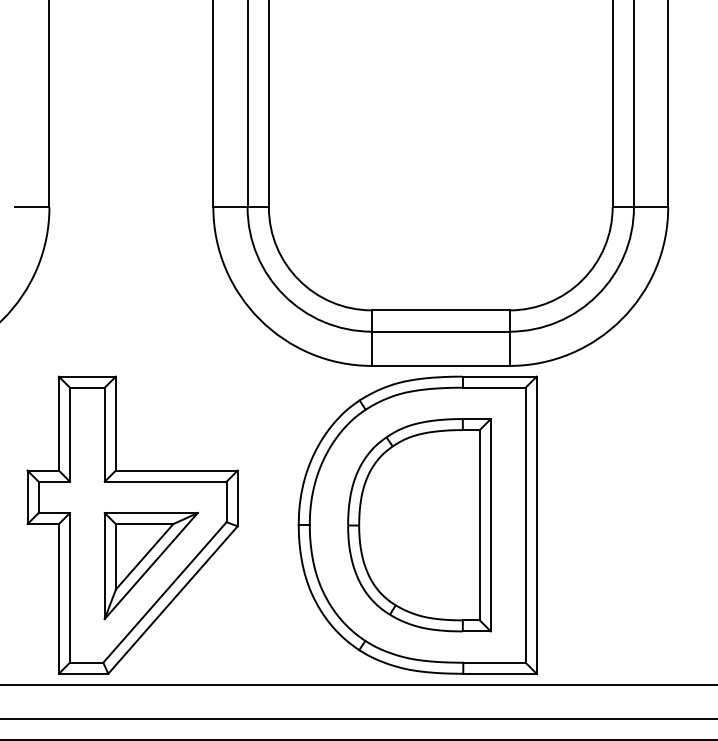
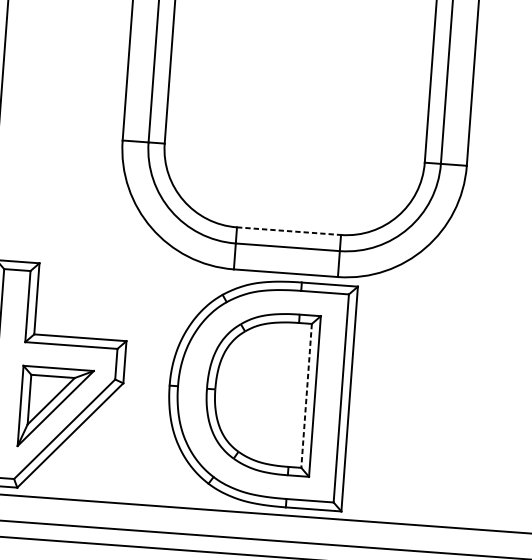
line: (440, 310) -> (288, 231), solid -> dashed
line: (479, 525) -> (306, 396), solid -> dashed

